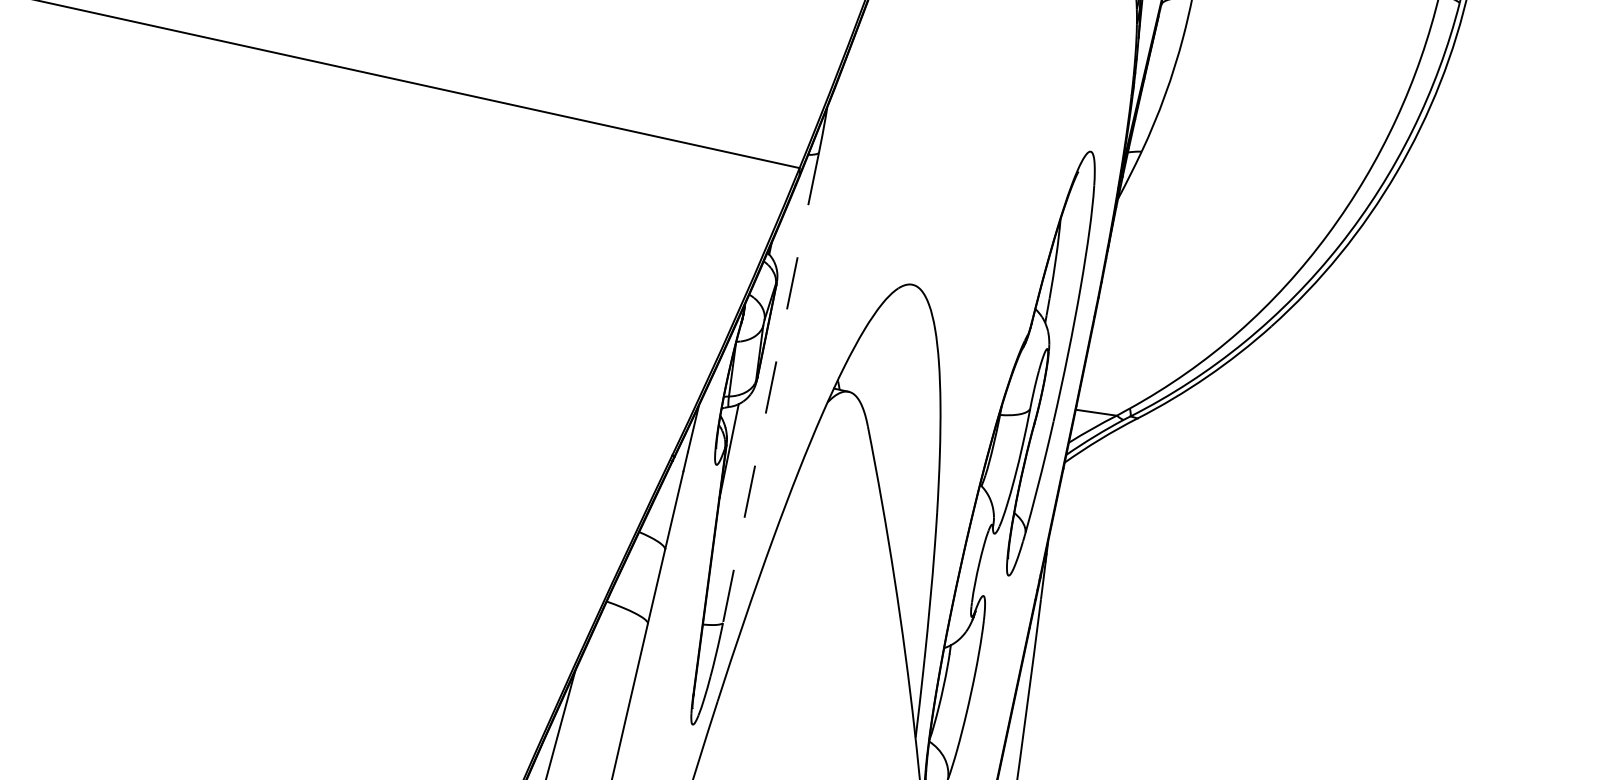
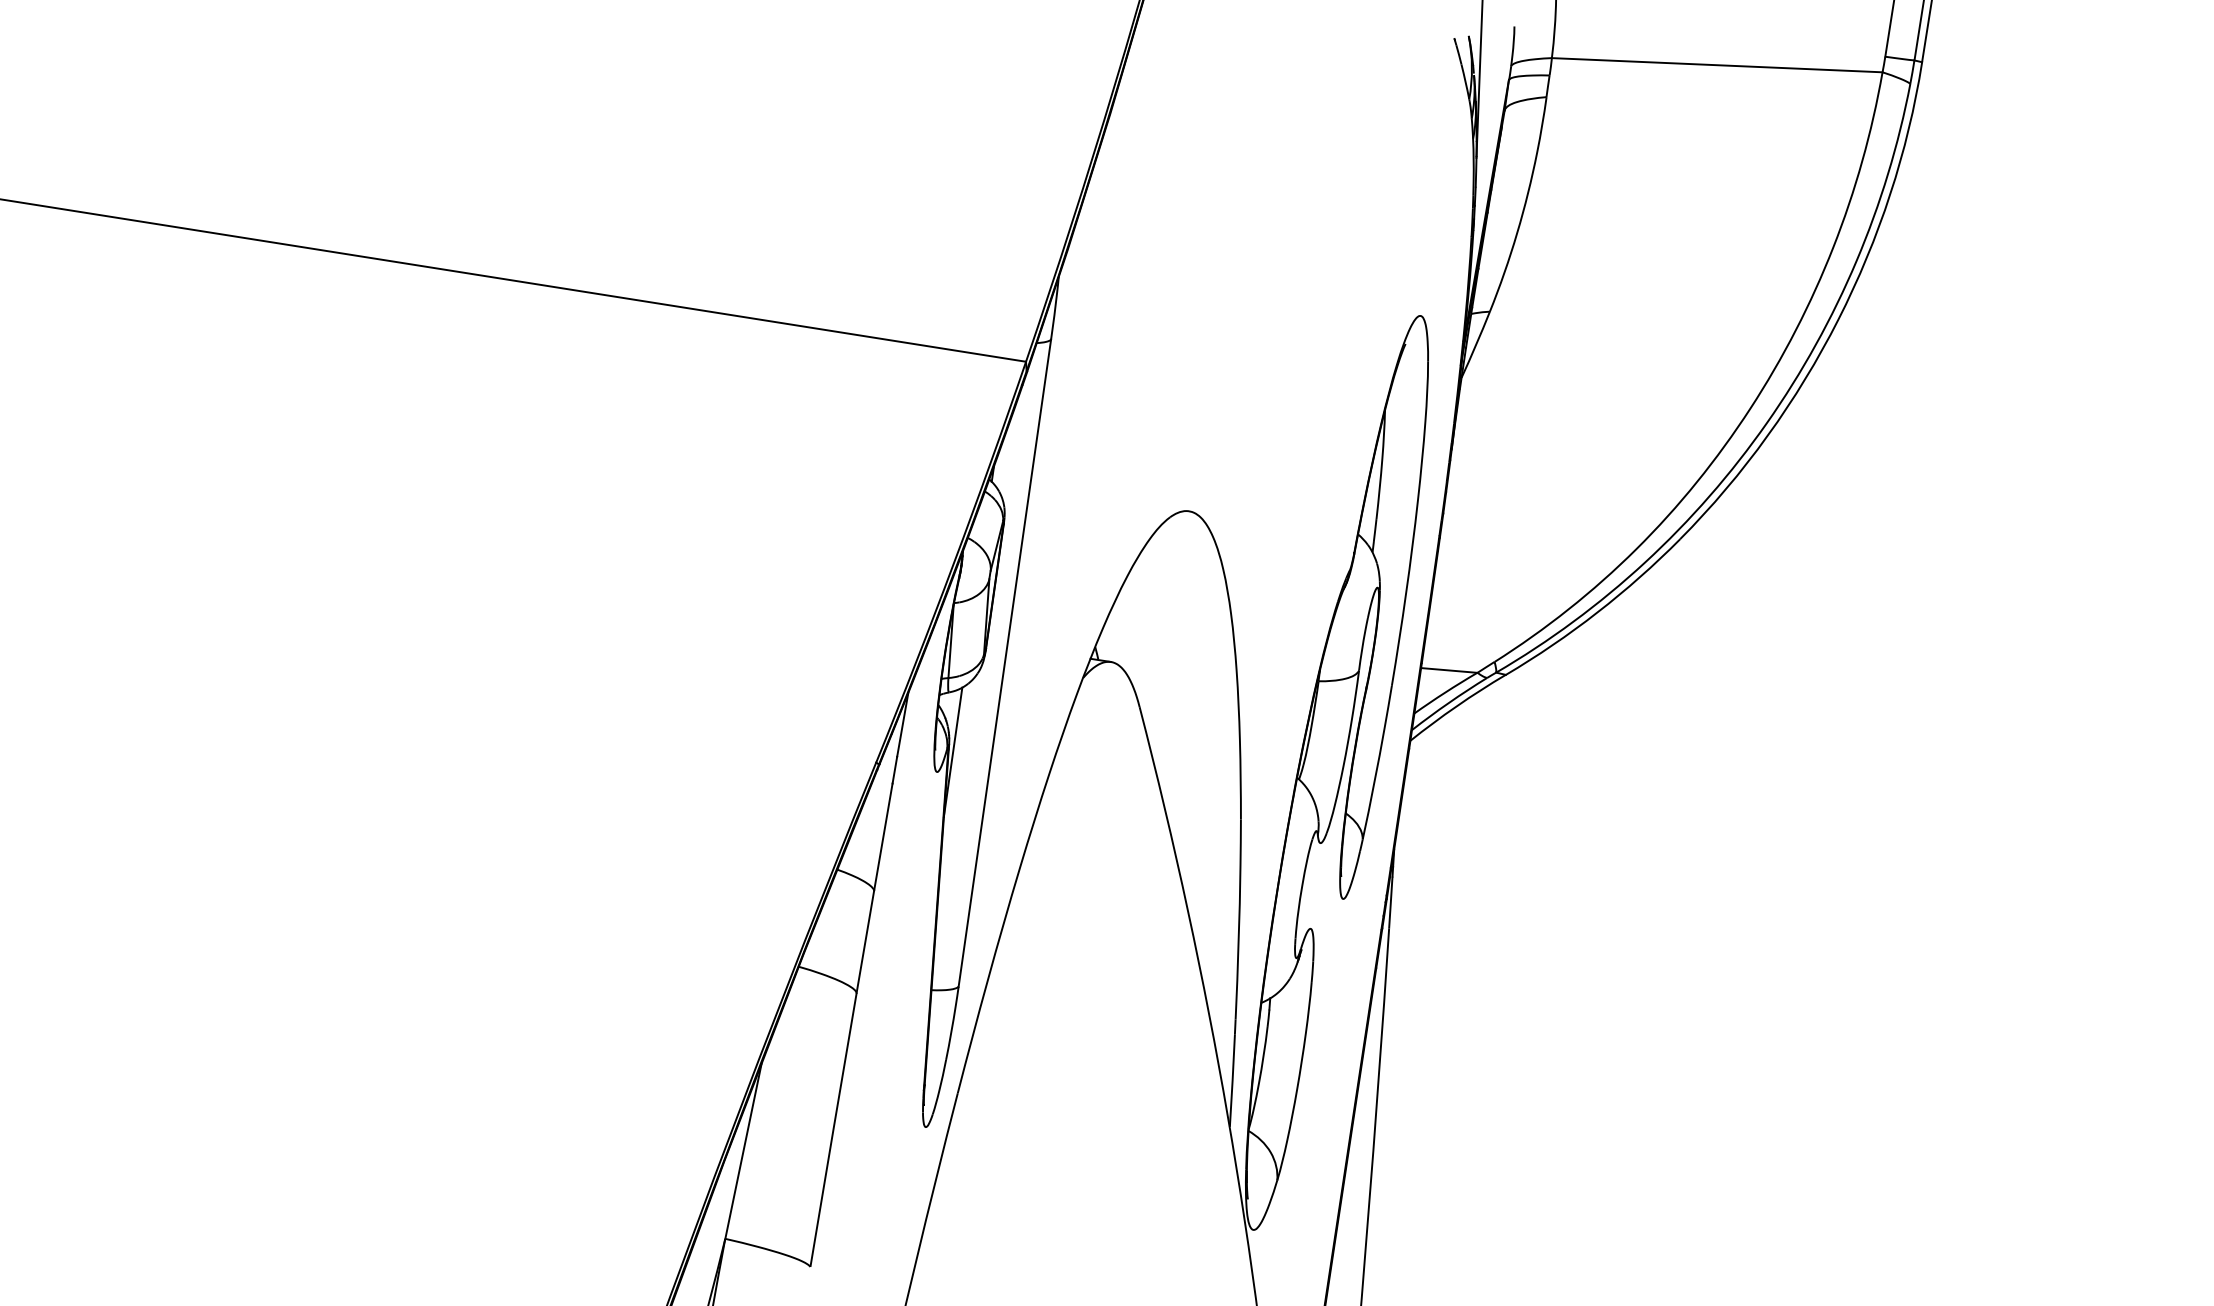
line: (770, 388) -> (1004, 663), dashed -> solid

